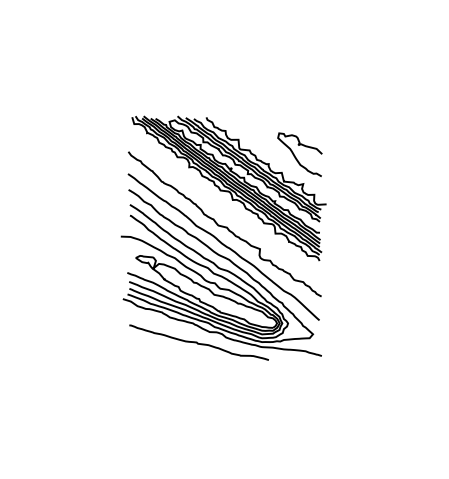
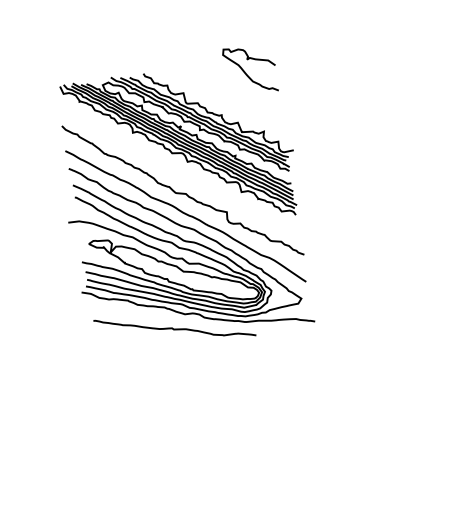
curve: (295, 155) -> (245, 71), moved

